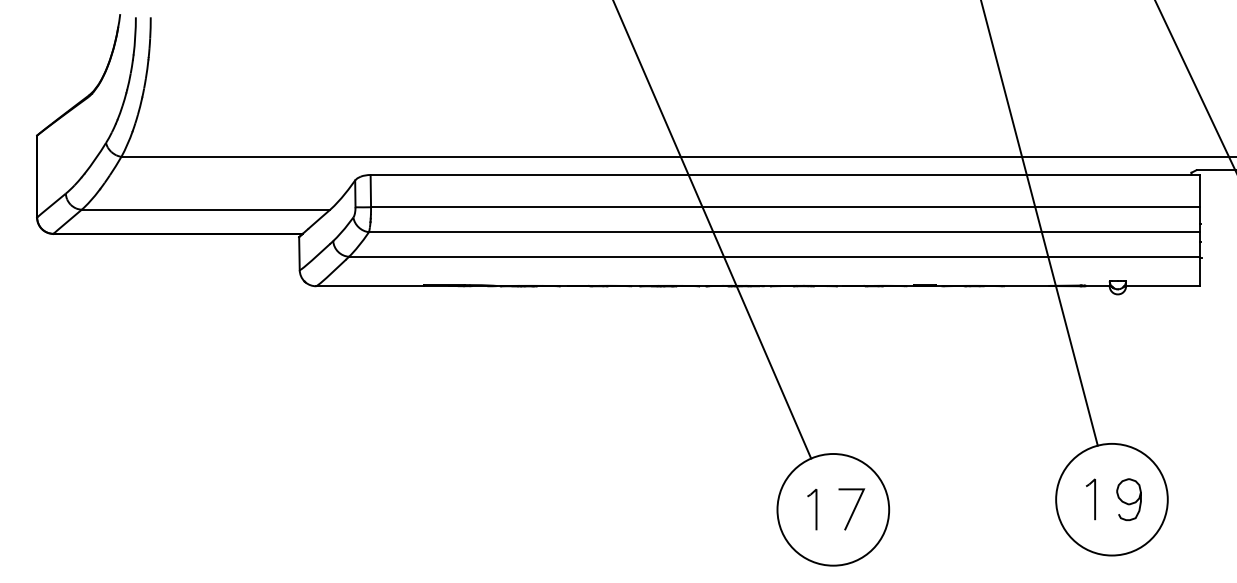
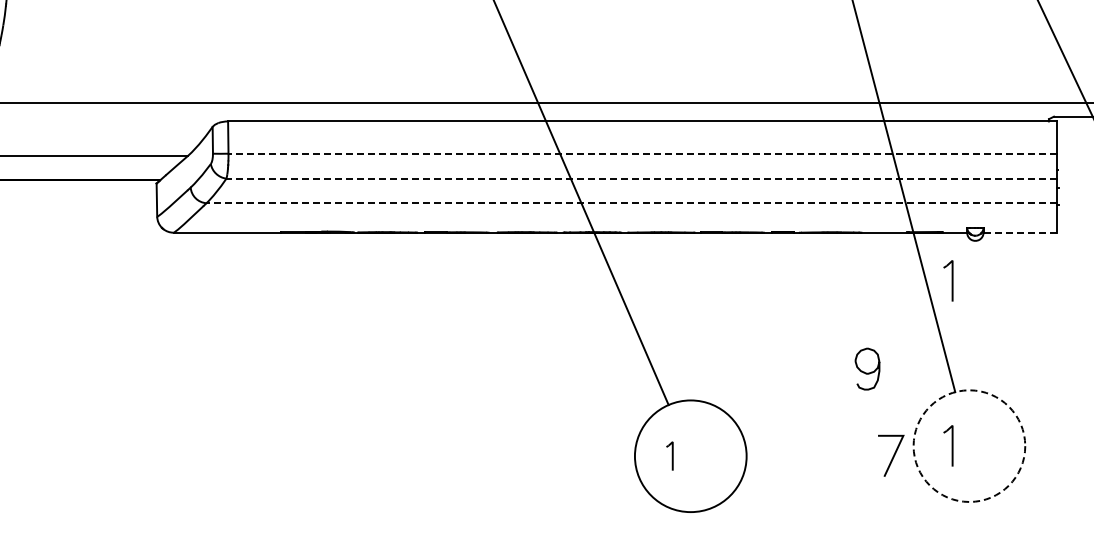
line: (784, 207) -> (641, 153), solid -> dashed
line: (783, 232) -> (640, 178), solid -> dashed
line: (773, 256) -> (630, 202), solid -> dashed
line: (1162, 286) -> (1019, 232), solid -> dashed
part: (1090, 334) -> (947, 280), added
circle: (1111, 499) -> (968, 445), solid -> dashed
curve: (1126, 502) -> (864, 371), moved
part: (812, 509) -> (669, 455), size x0.7
line: (853, 509) -> (892, 455), moved

